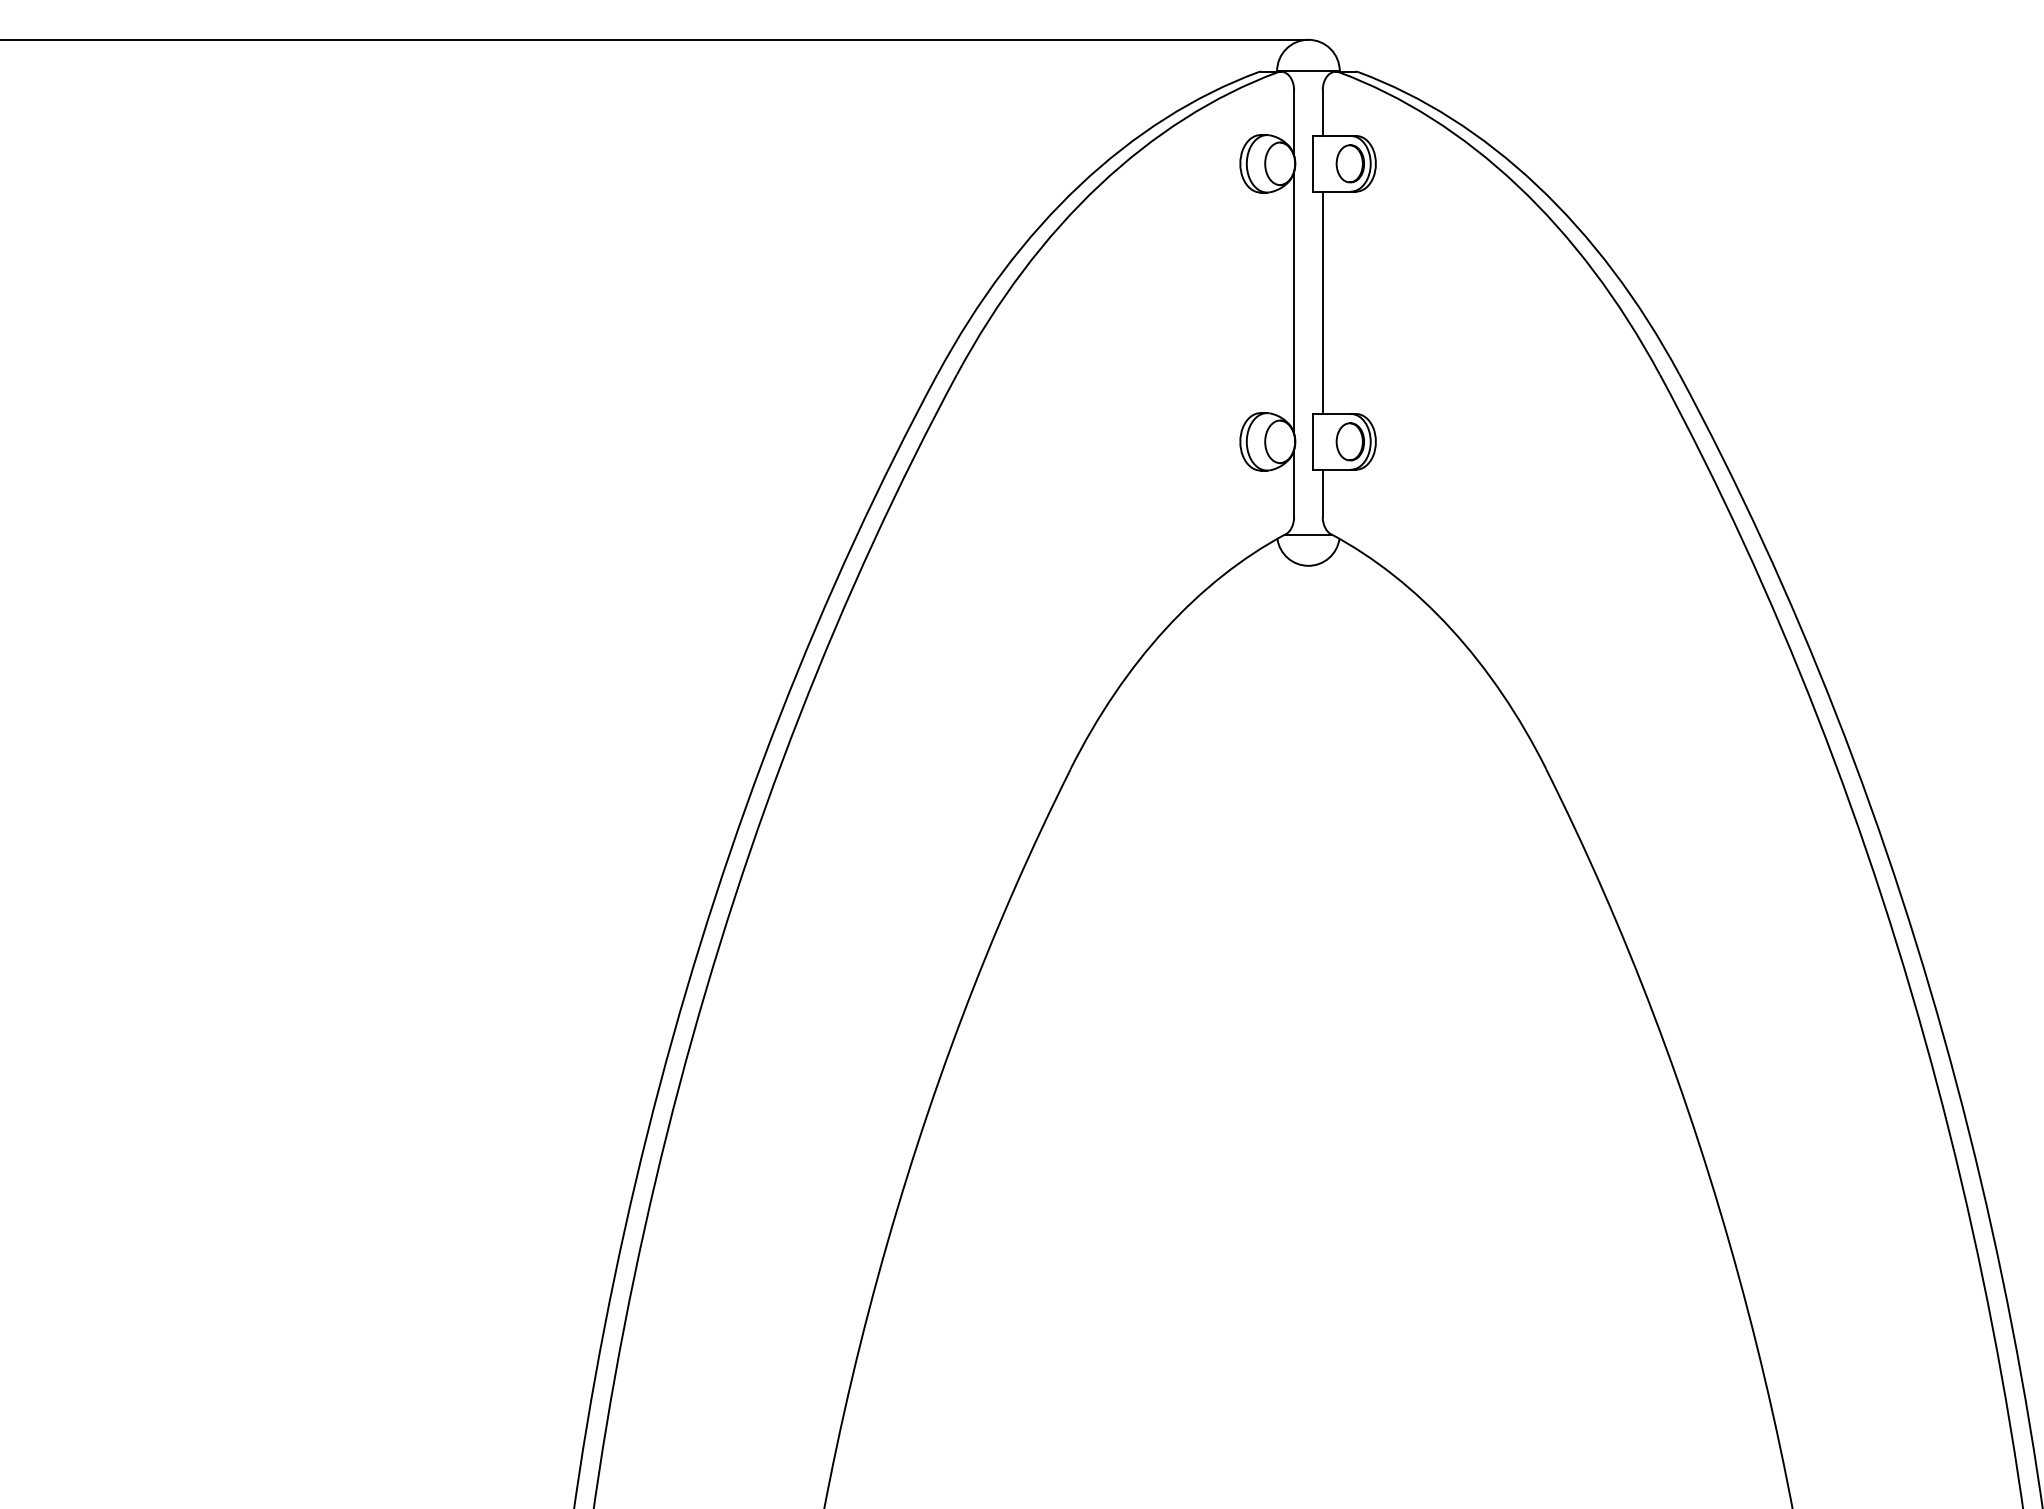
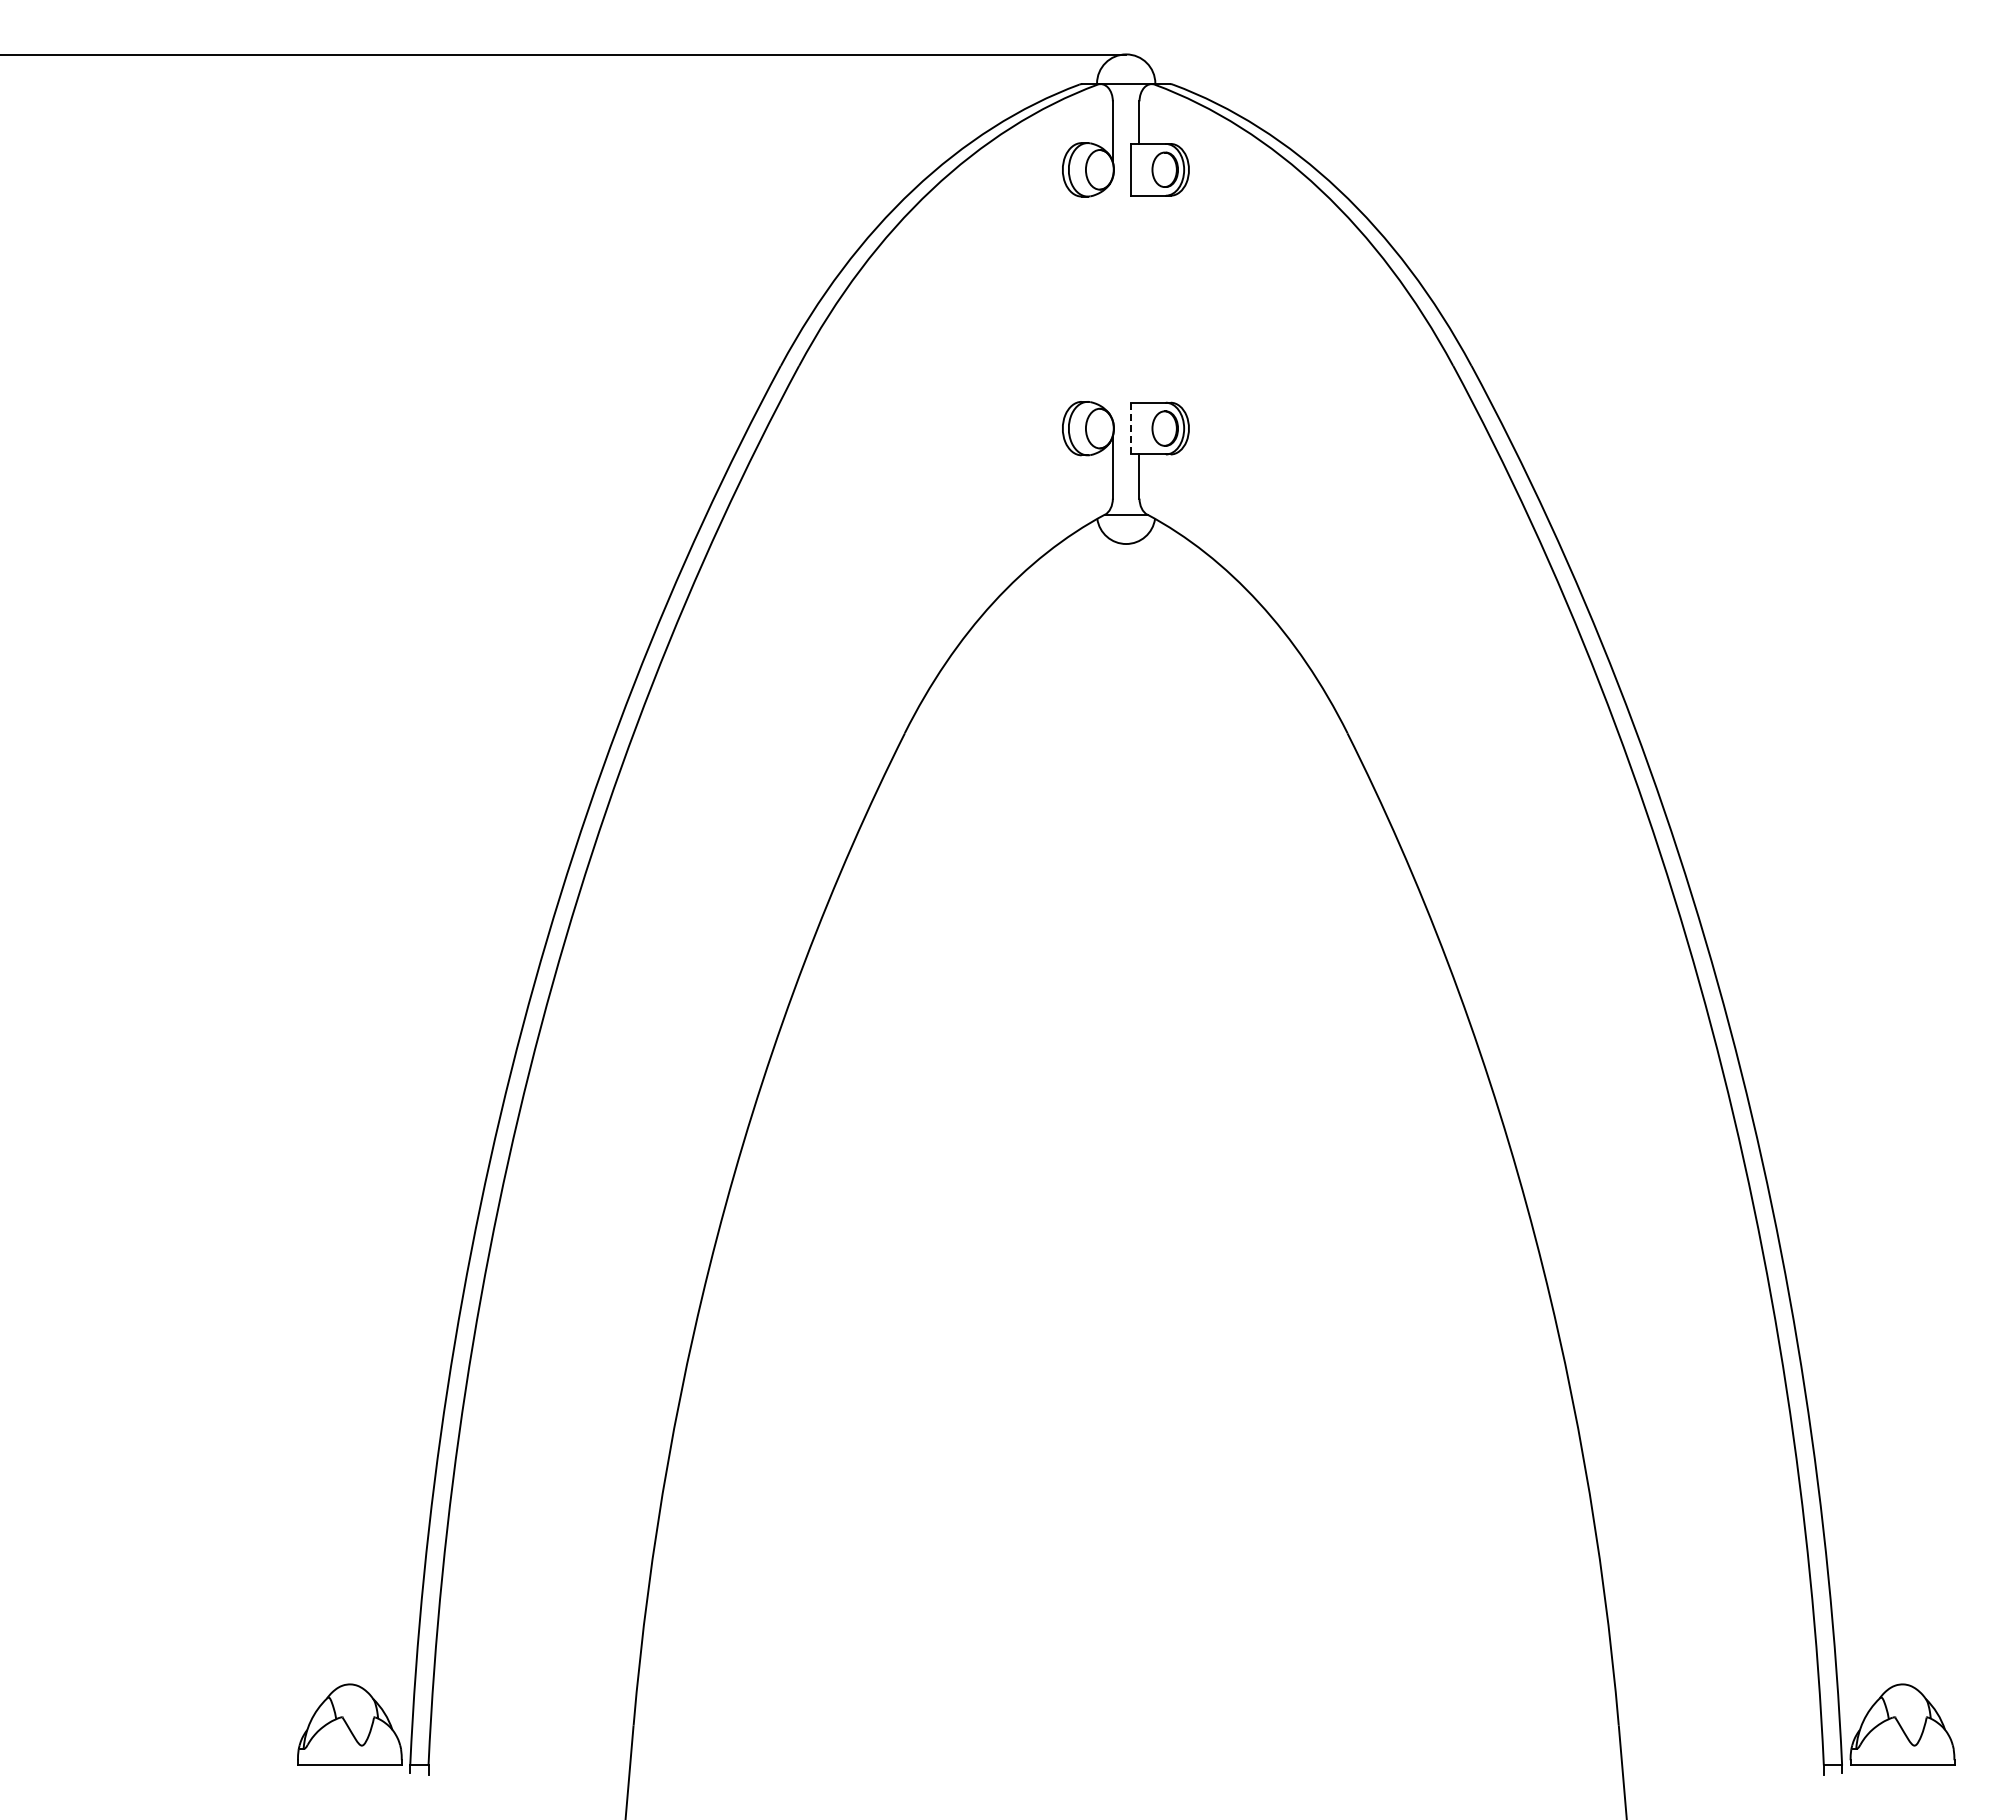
line: (1322, 302) -> (1139, 298), removed
line: (1293, 303) -> (1112, 299), removed
line: (1313, 441) -> (1130, 428), solid -> dashed

